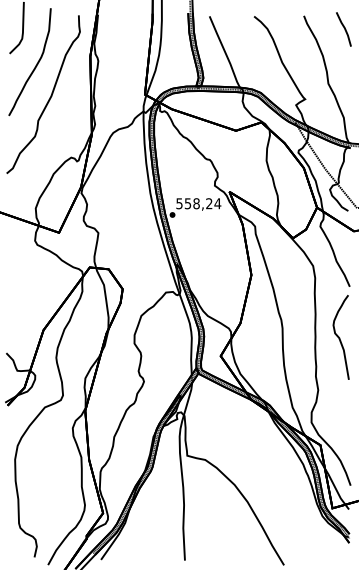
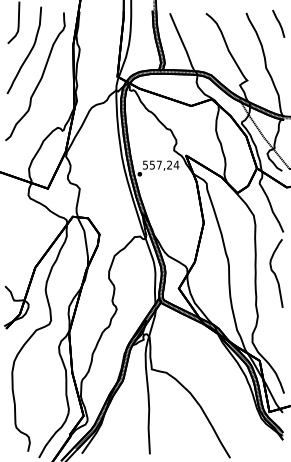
text: (196, 203) -> (159, 164), 558,24 -> 557,24

